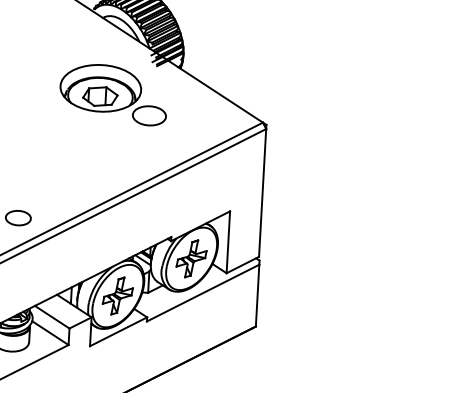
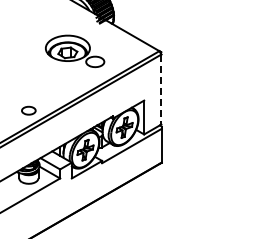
part: (114, 94) -> (75, 51), moved
line: (262, 192) -> (161, 89), solid -> dashed

